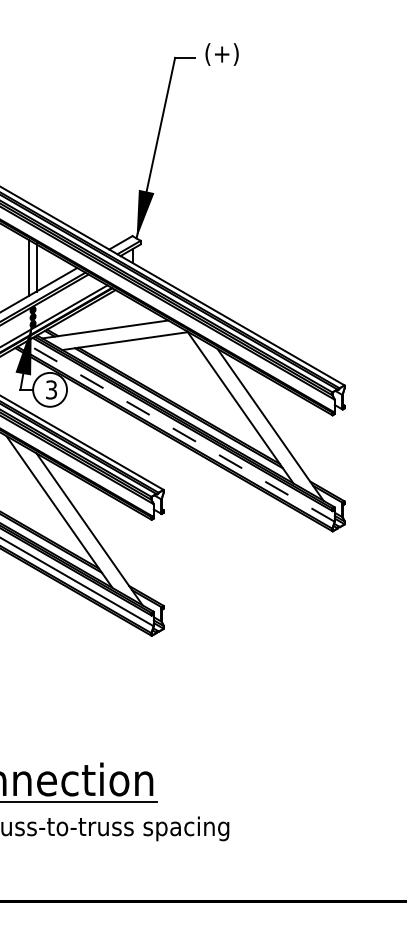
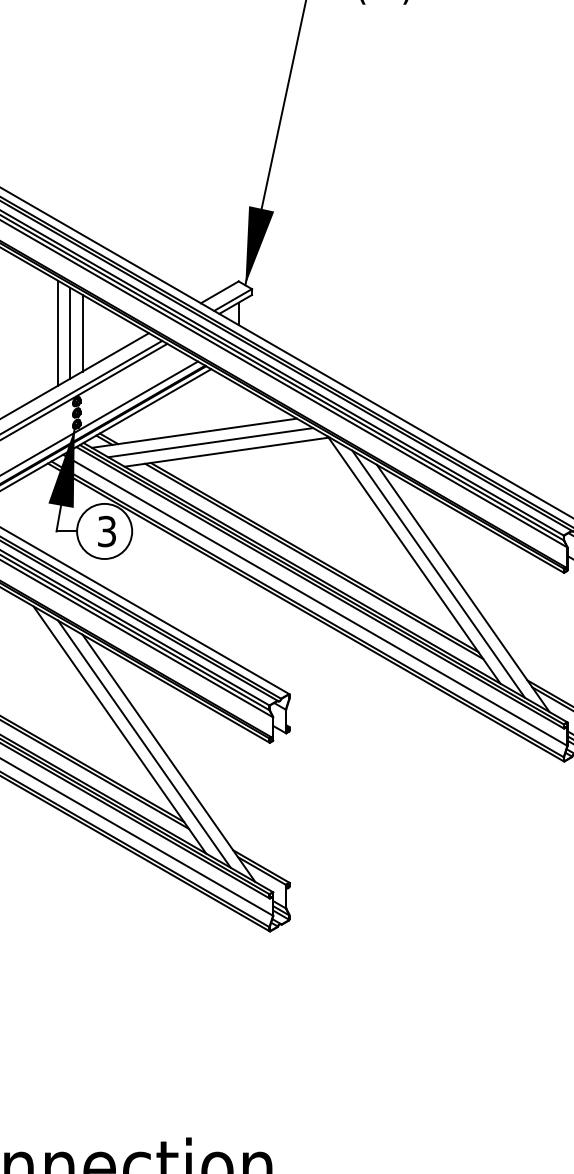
line: (21, 267) -> (58, 332), added
line: (115, 335) -> (211, 443), added
line: (255, 416) -> (438, 574), added
line: (179, 432) -> (315, 600), dashed -> solid
line: (74, 520) -> (144, 743), added

